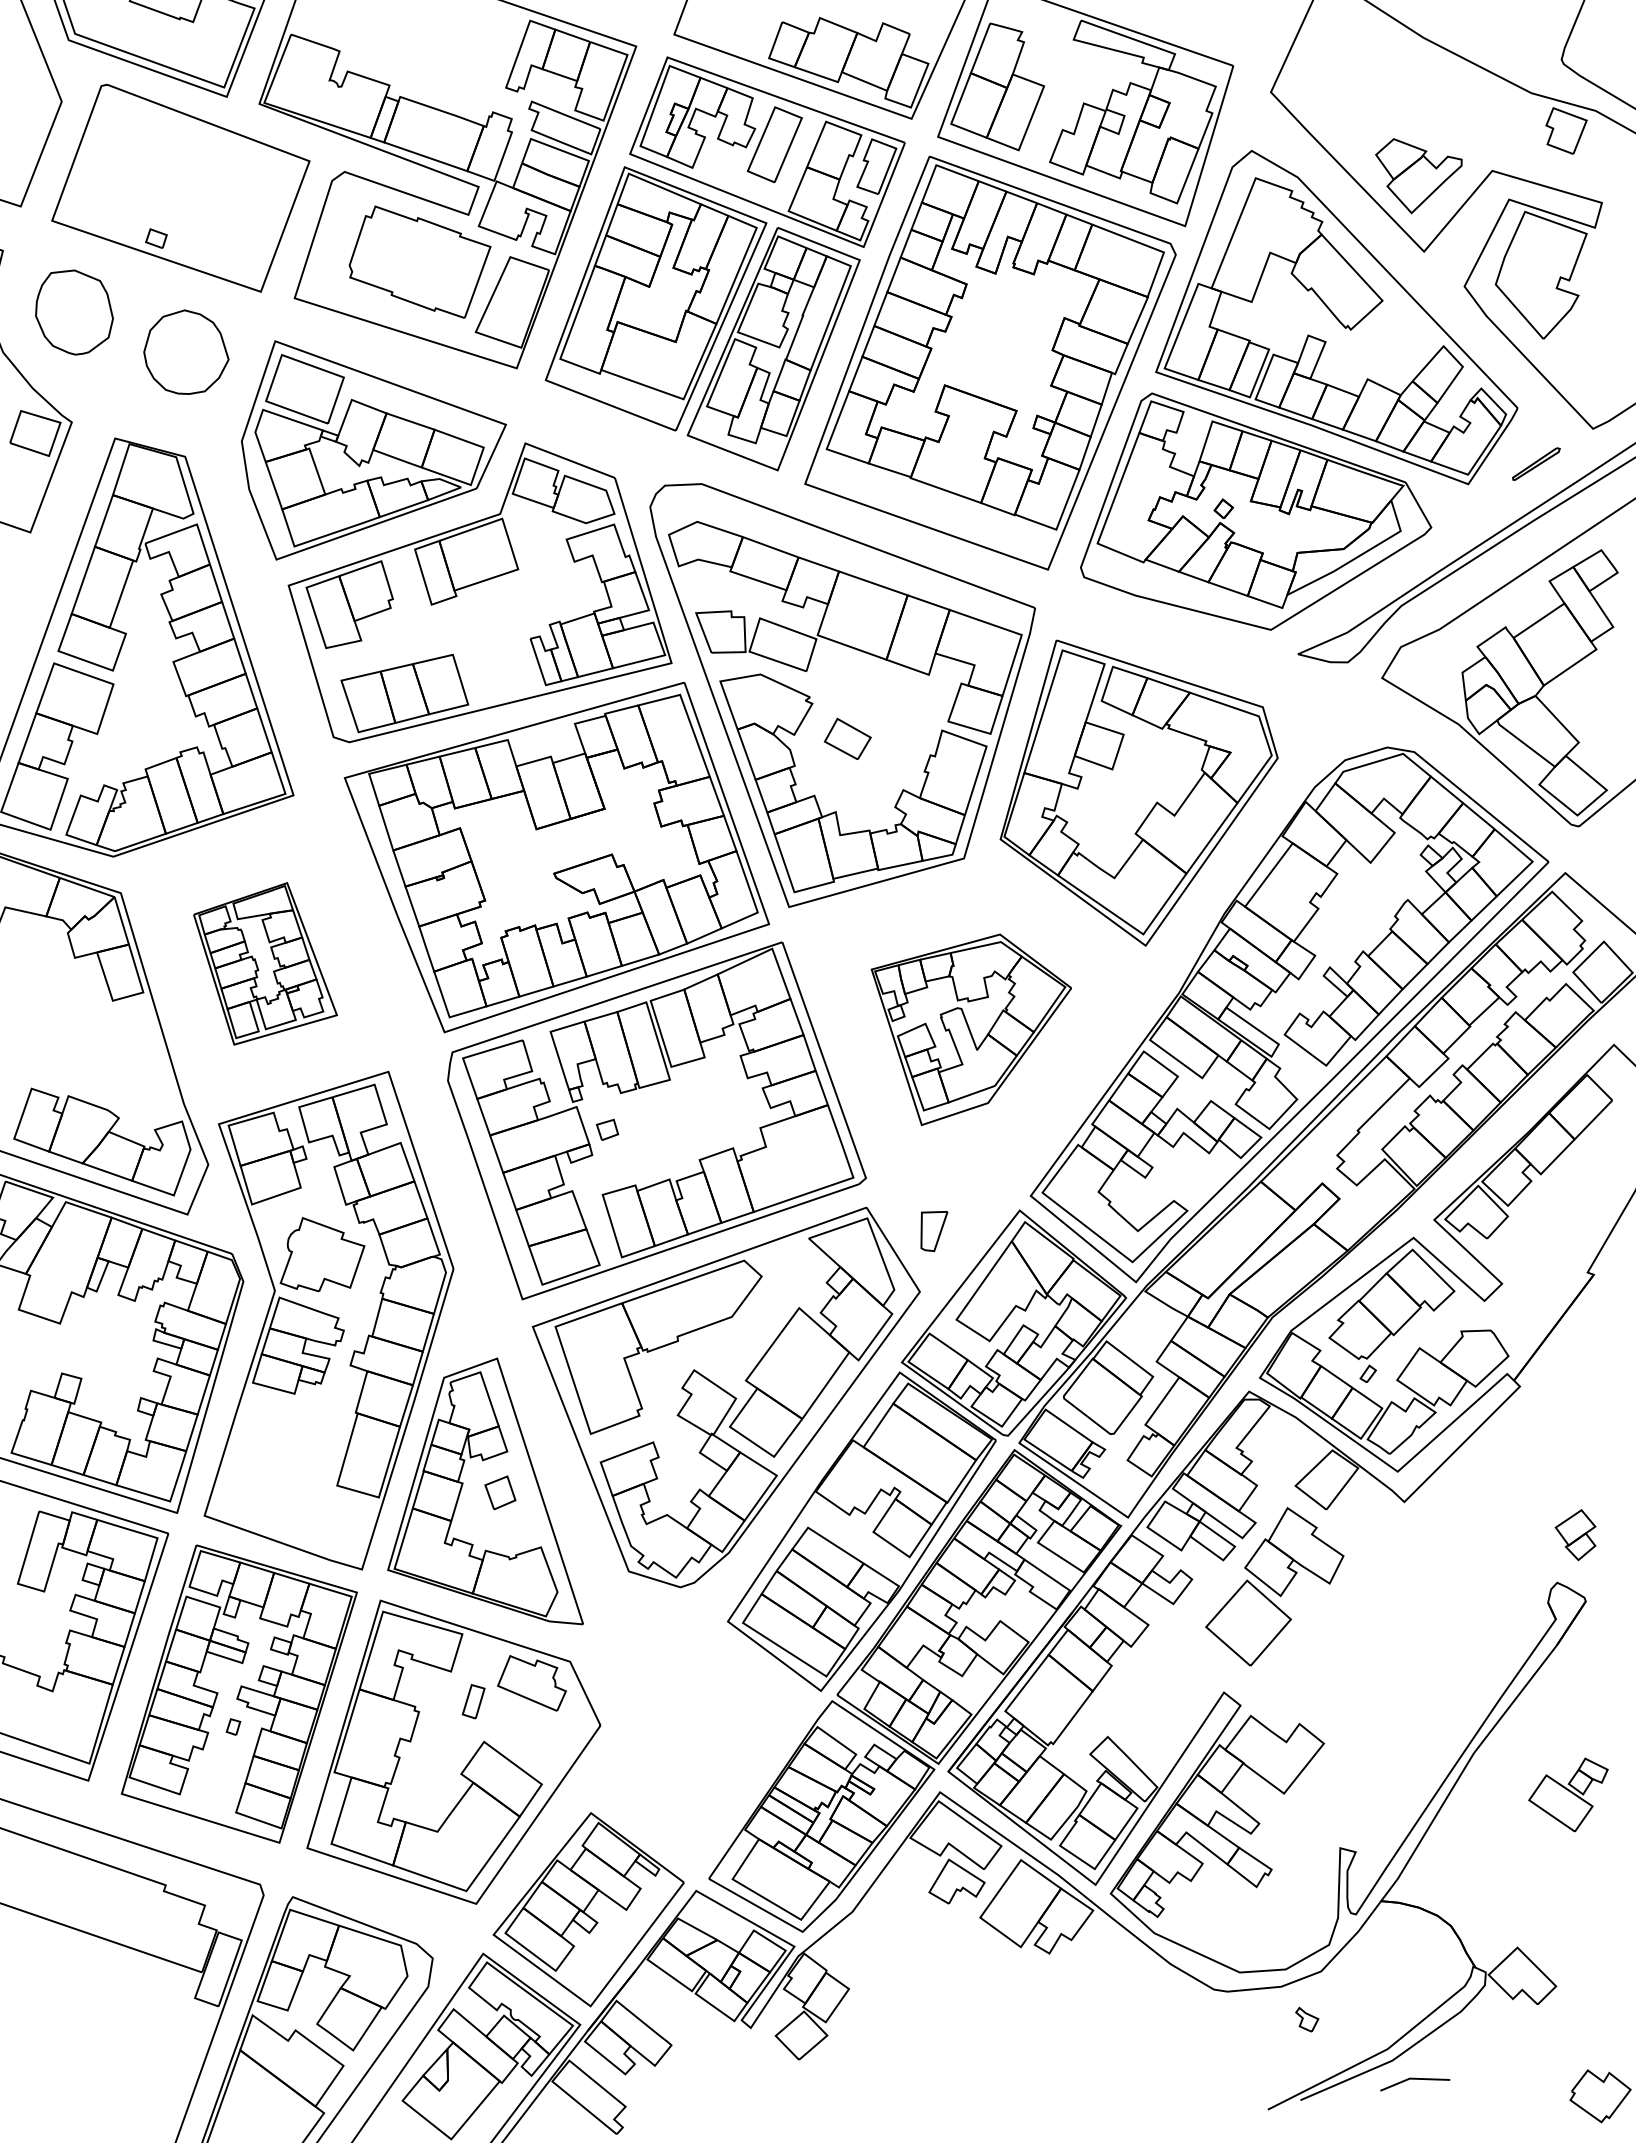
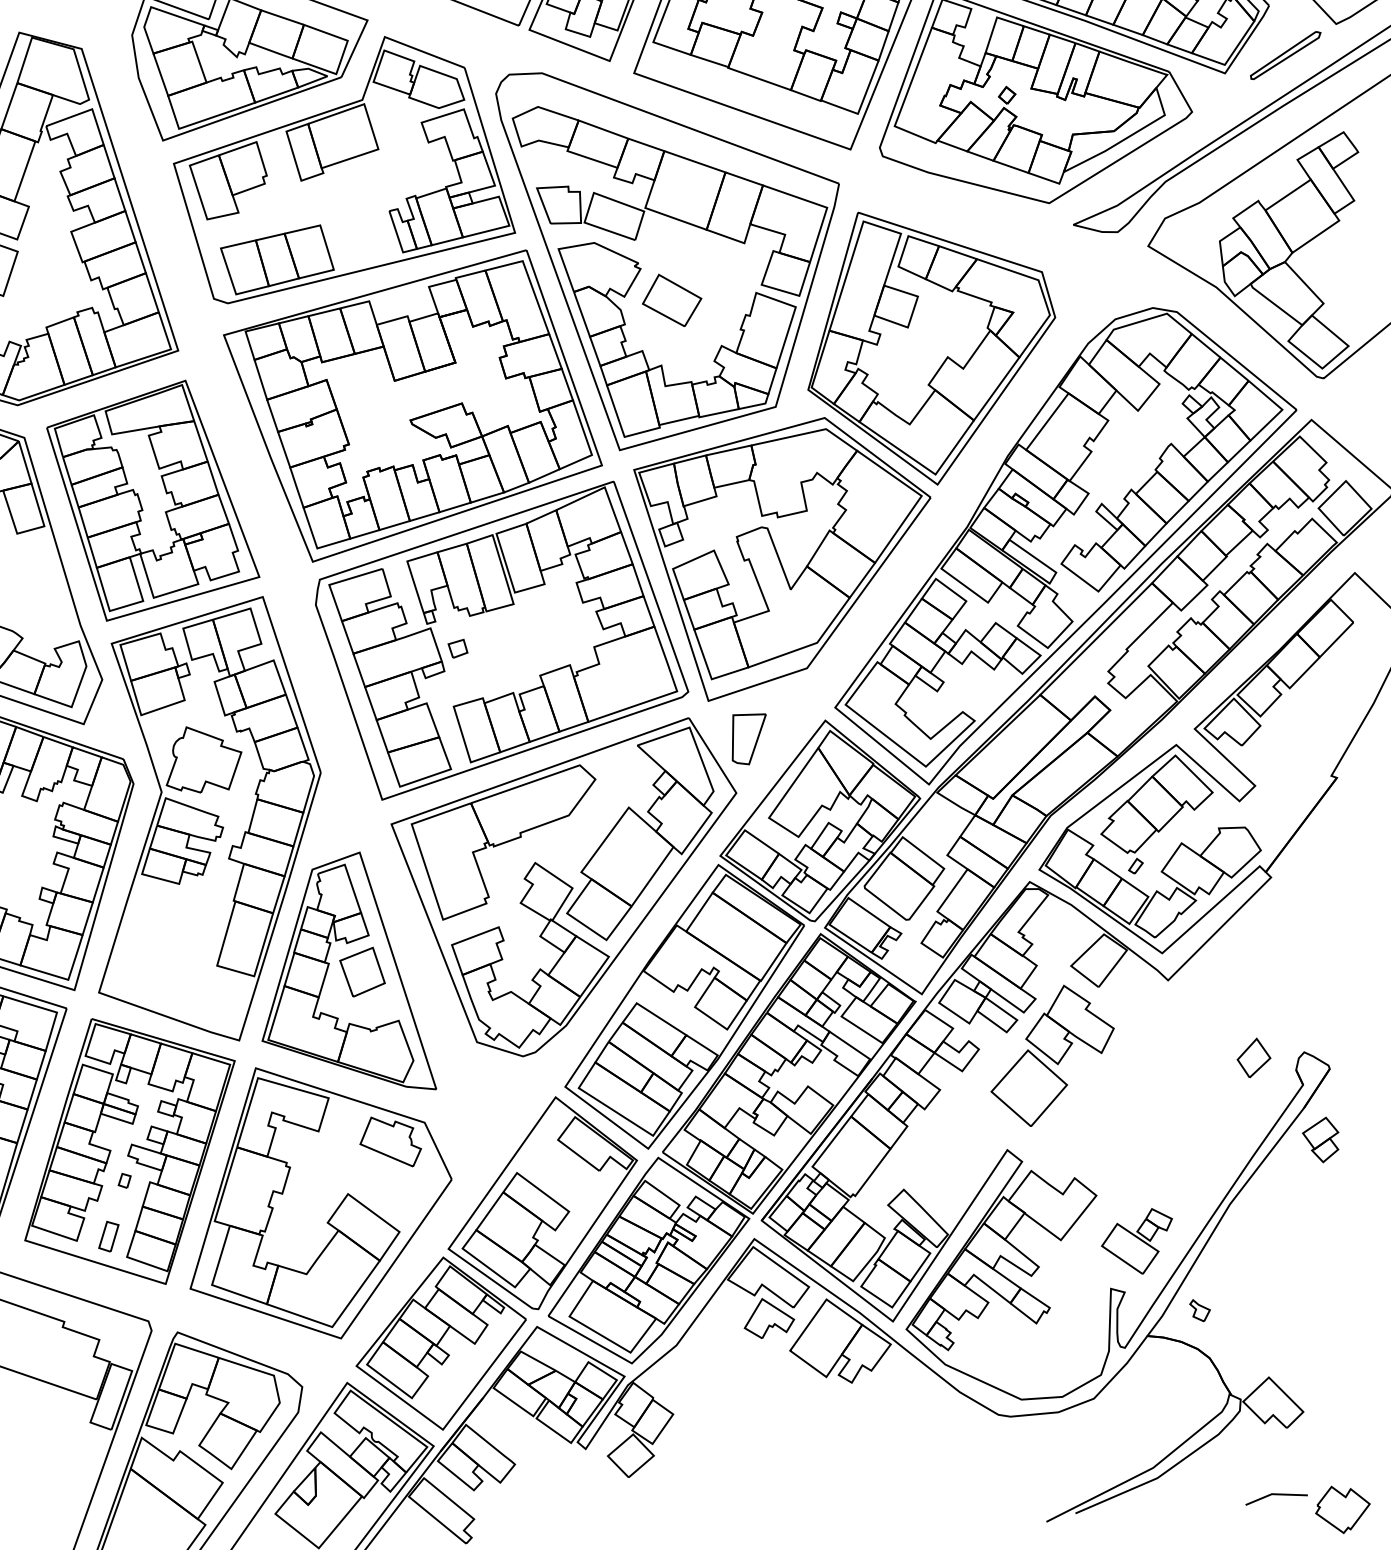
part: (1536, 463) -> (1285, 54), size x1.67
part: (847, 738) -> (671, 299), size x1.43
part: (265, 963) -> (153, 500), size x1.67
part: (971, 1029) -> (782, 559), size x1.67
part: (934, 1231) -> (749, 739), size x1.43
part: (500, 1492) -> (362, 971), size x1.67
part: (1575, 1535) -> (1320, 1140), moved
part: (1500, 1588) -> (1253, 1057), added
part: (473, 1701) -> (108, 1236), moved
part: (702, 1751) -> (542, 1202), added
part: (1568, 1794) -> (1137, 1240), moved
part: (1307, 2019) -> (1200, 1310), moved
line: (1415, 2079) -> (1276, 1494), moved

